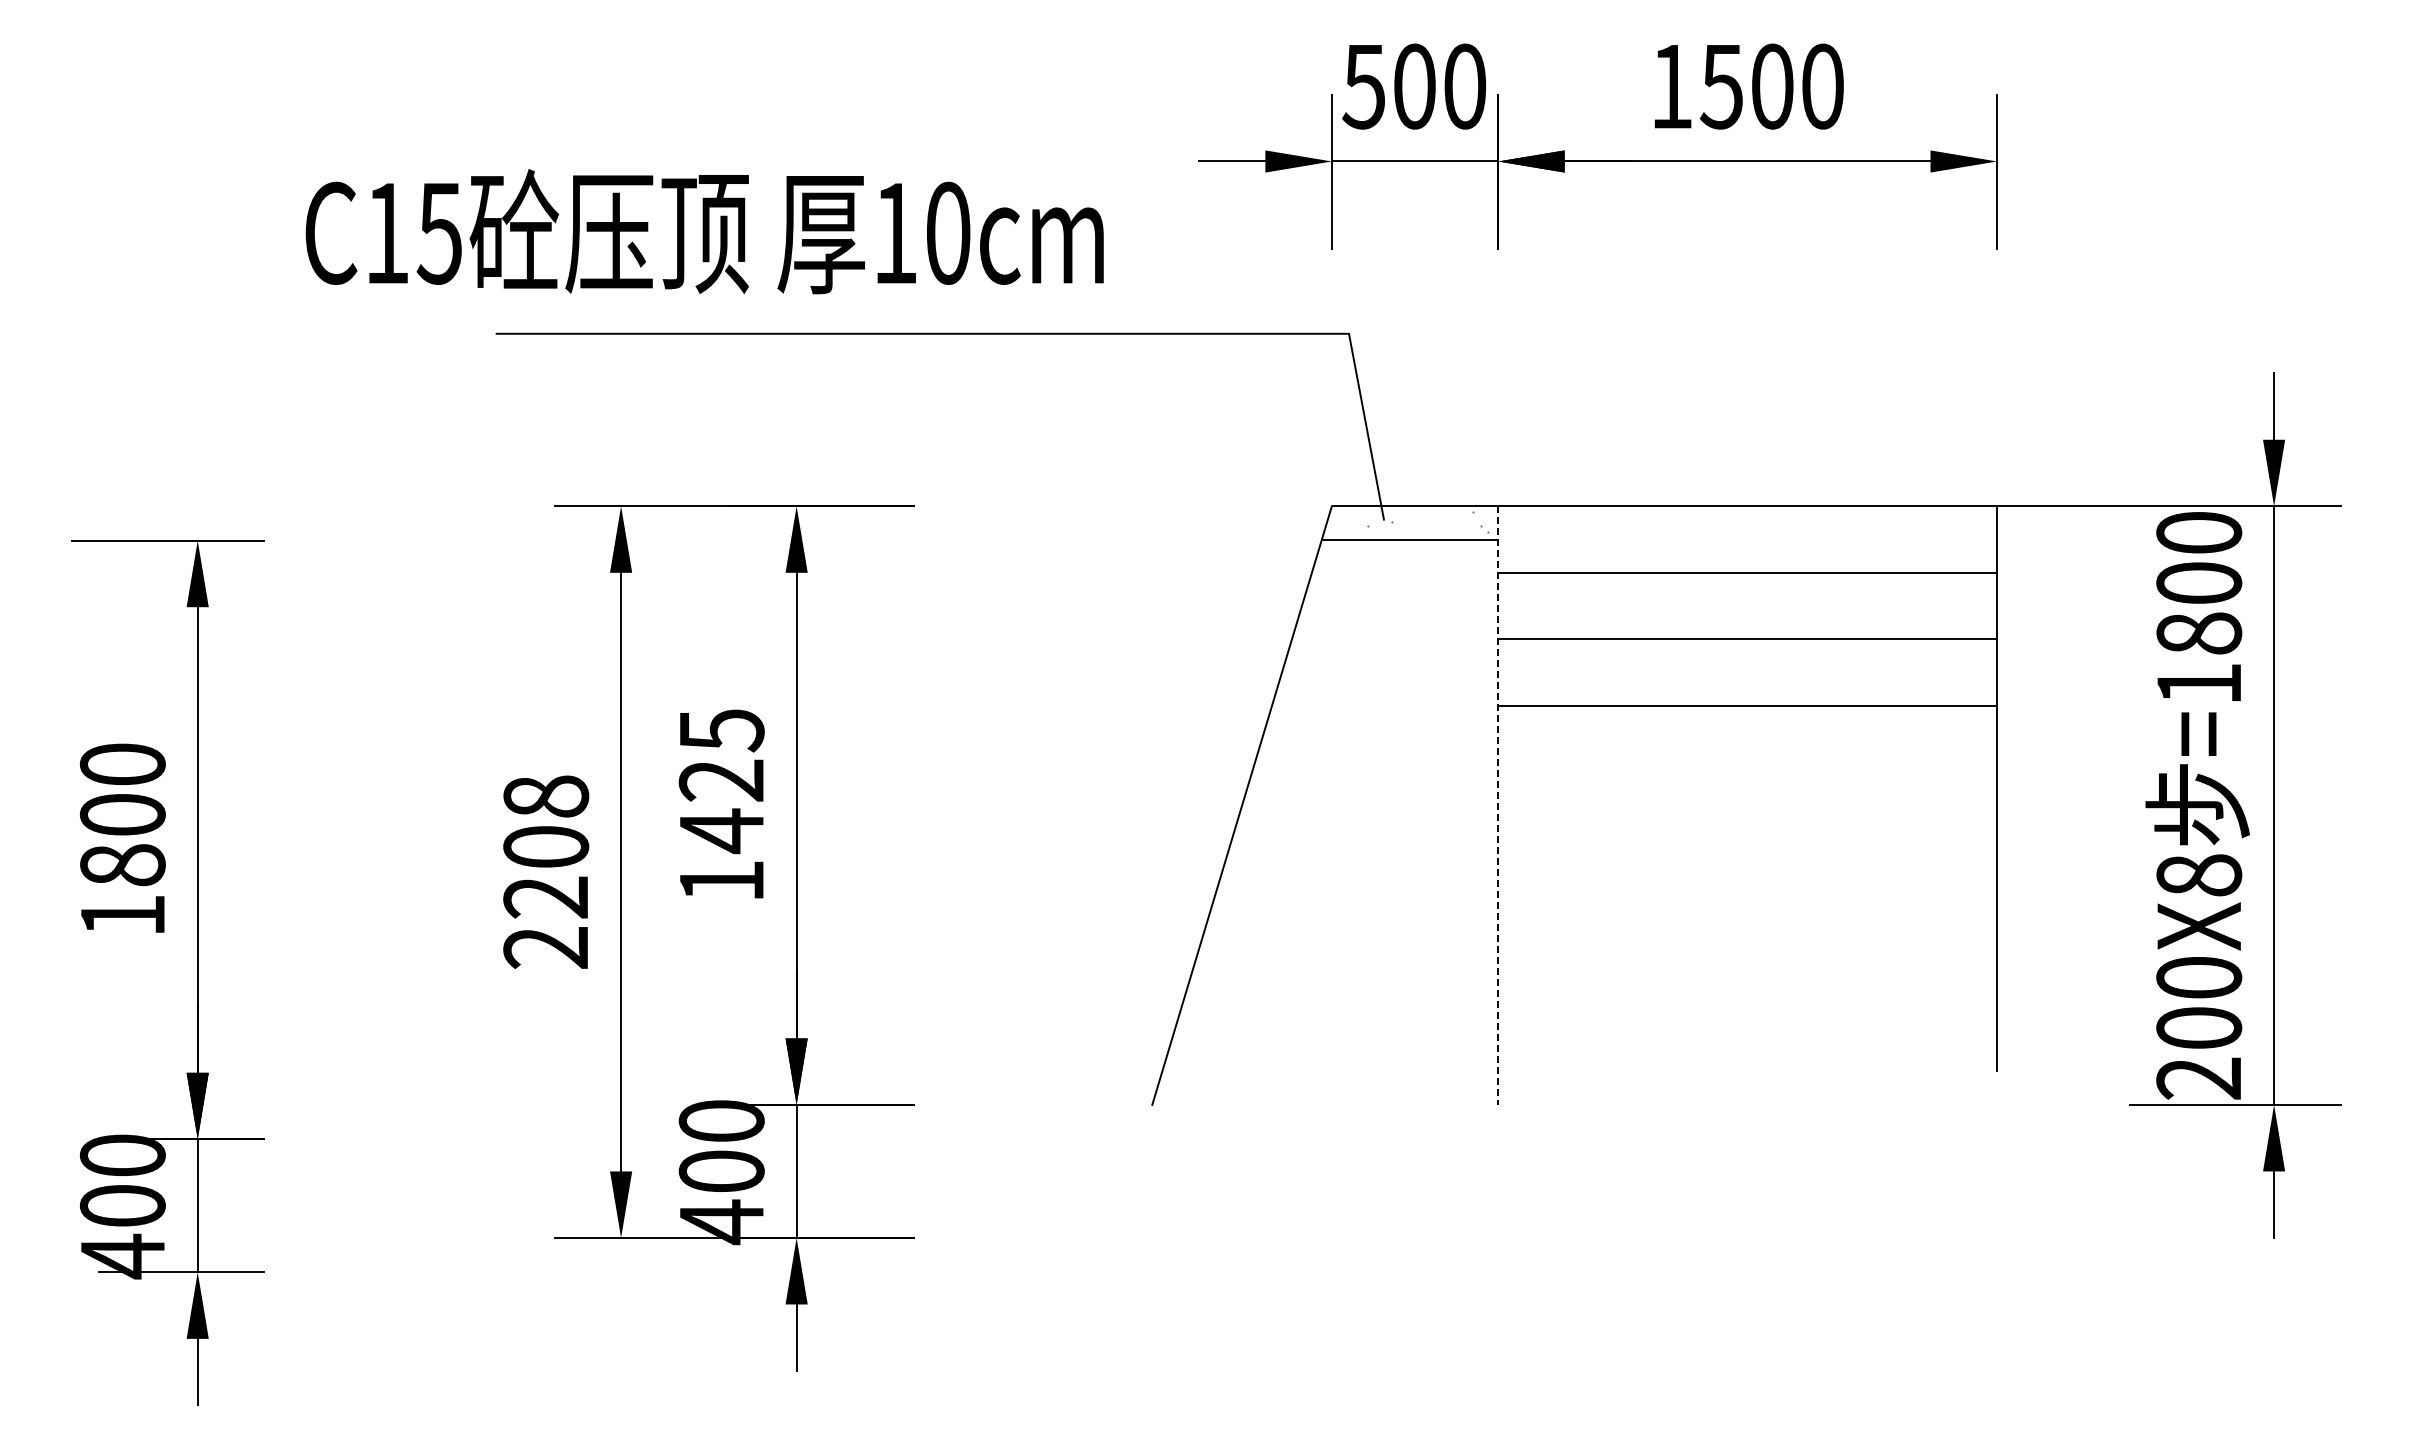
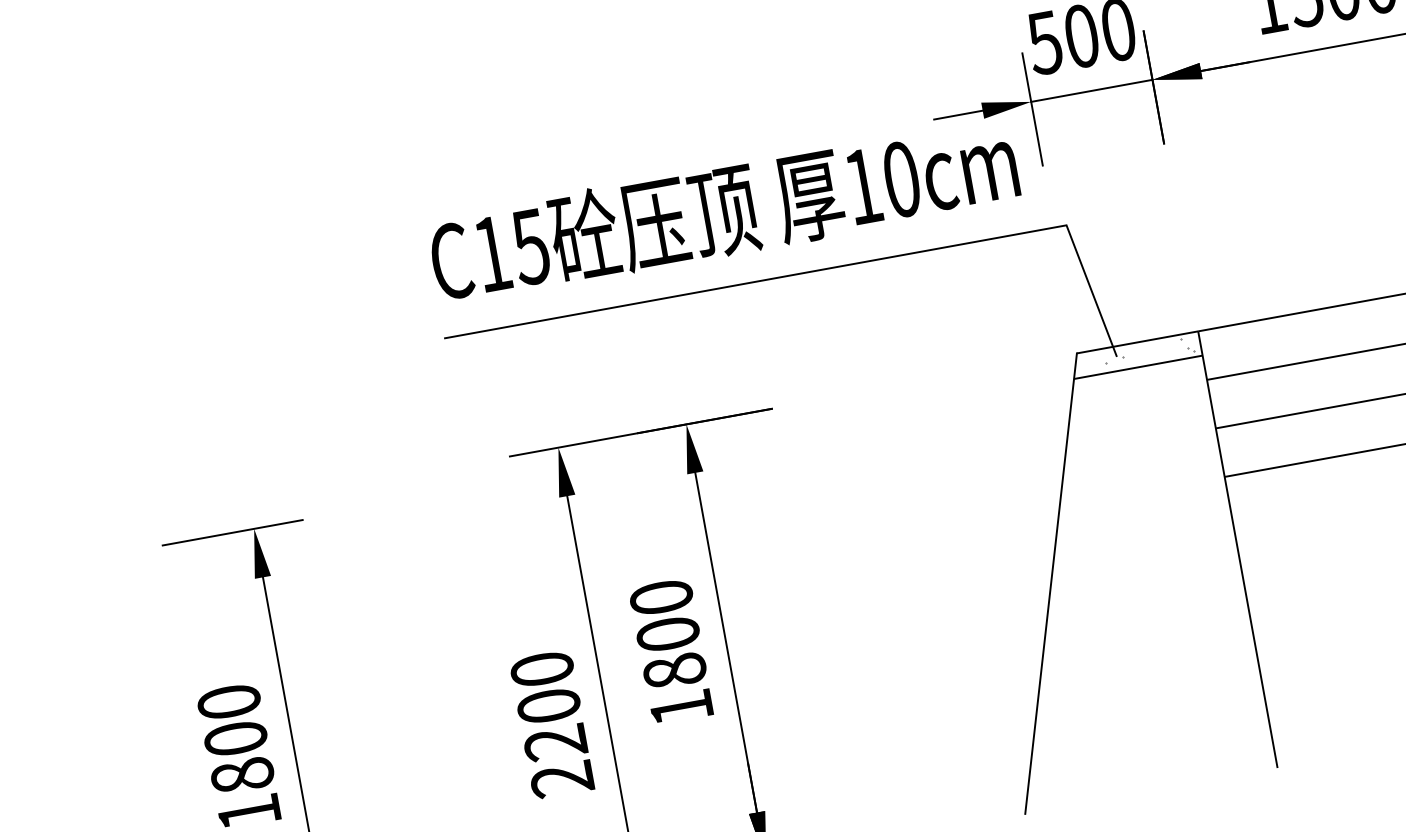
text: (704, 231) -> (723, 210), moved
text: (721, 781) -> (668, 635), 1425 -> 1800
text: (546, 796) -> (542, 669), 2208 -> 2200
line: (1498, 806) -> (1238, 550), dashed -> solid

